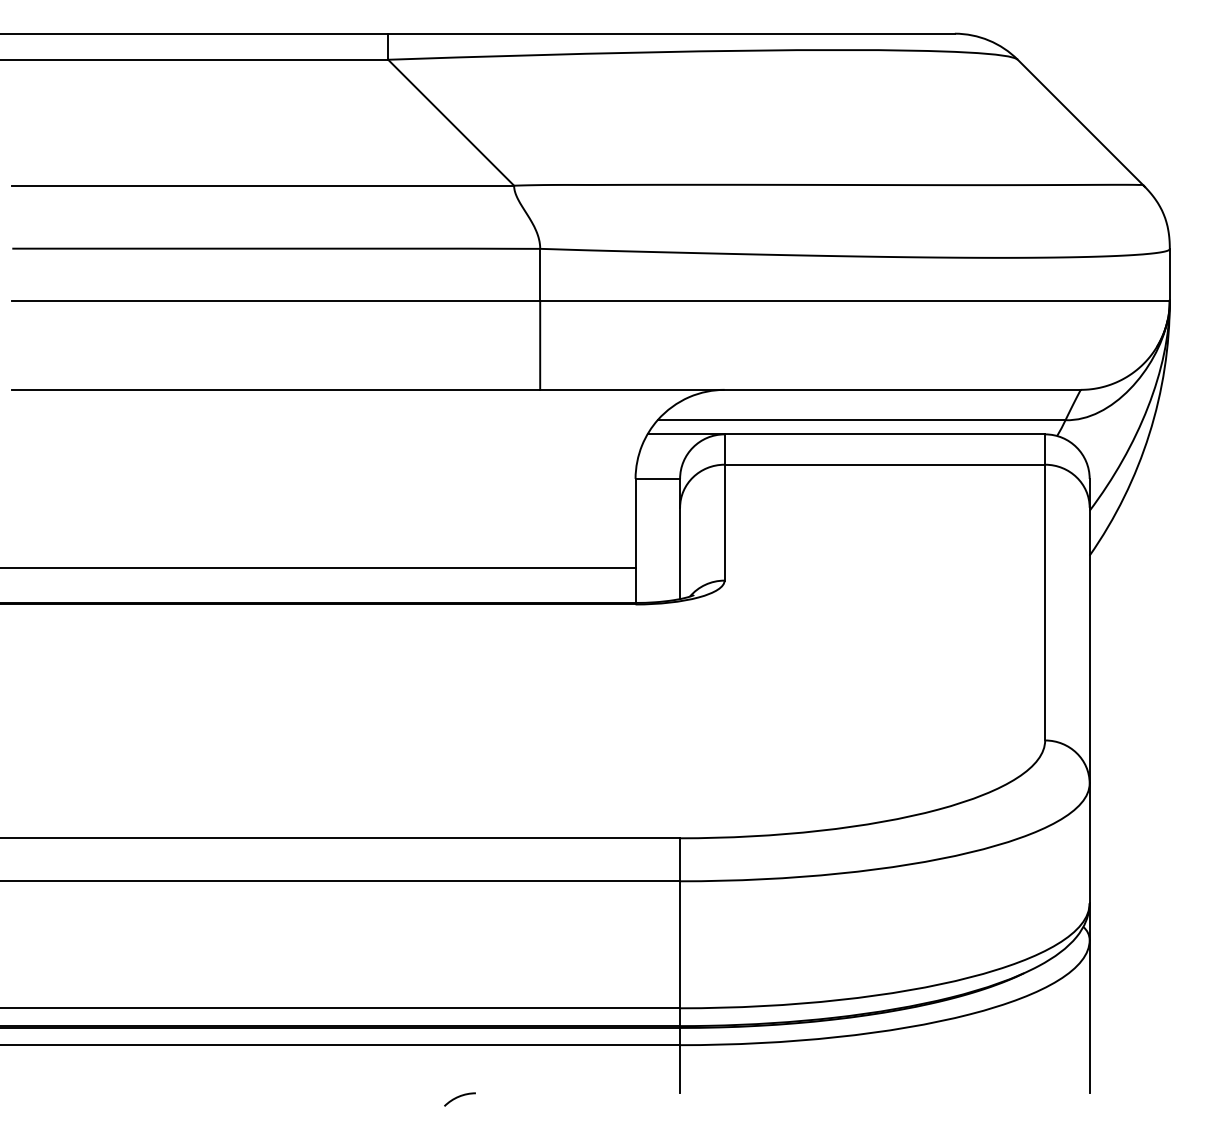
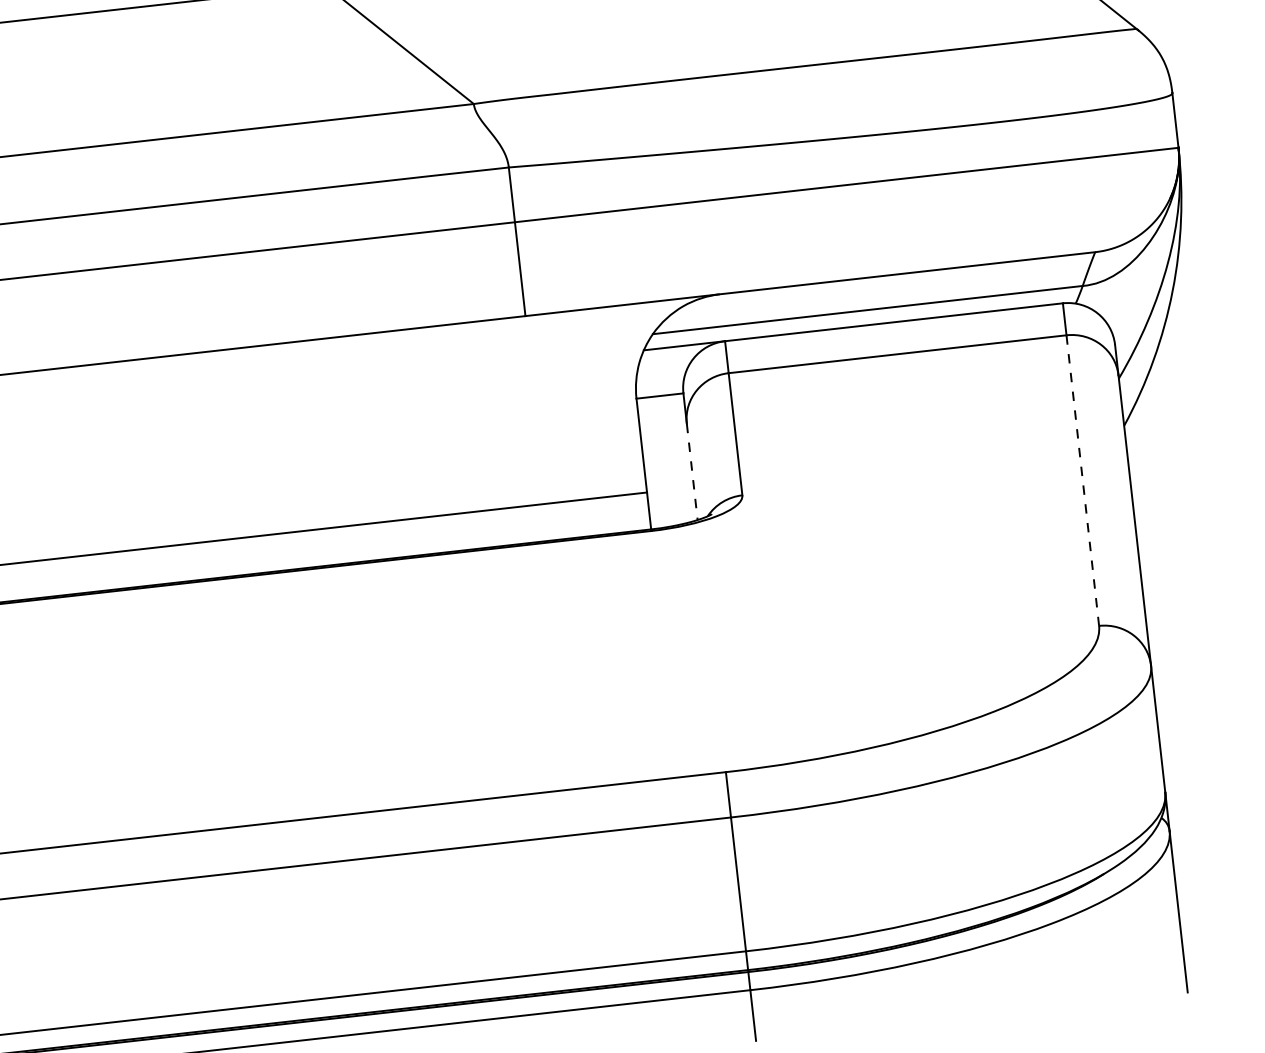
line: (680, 553) -> (692, 471), solid -> dashed
line: (1045, 602) -> (1083, 480), solid -> dashed

